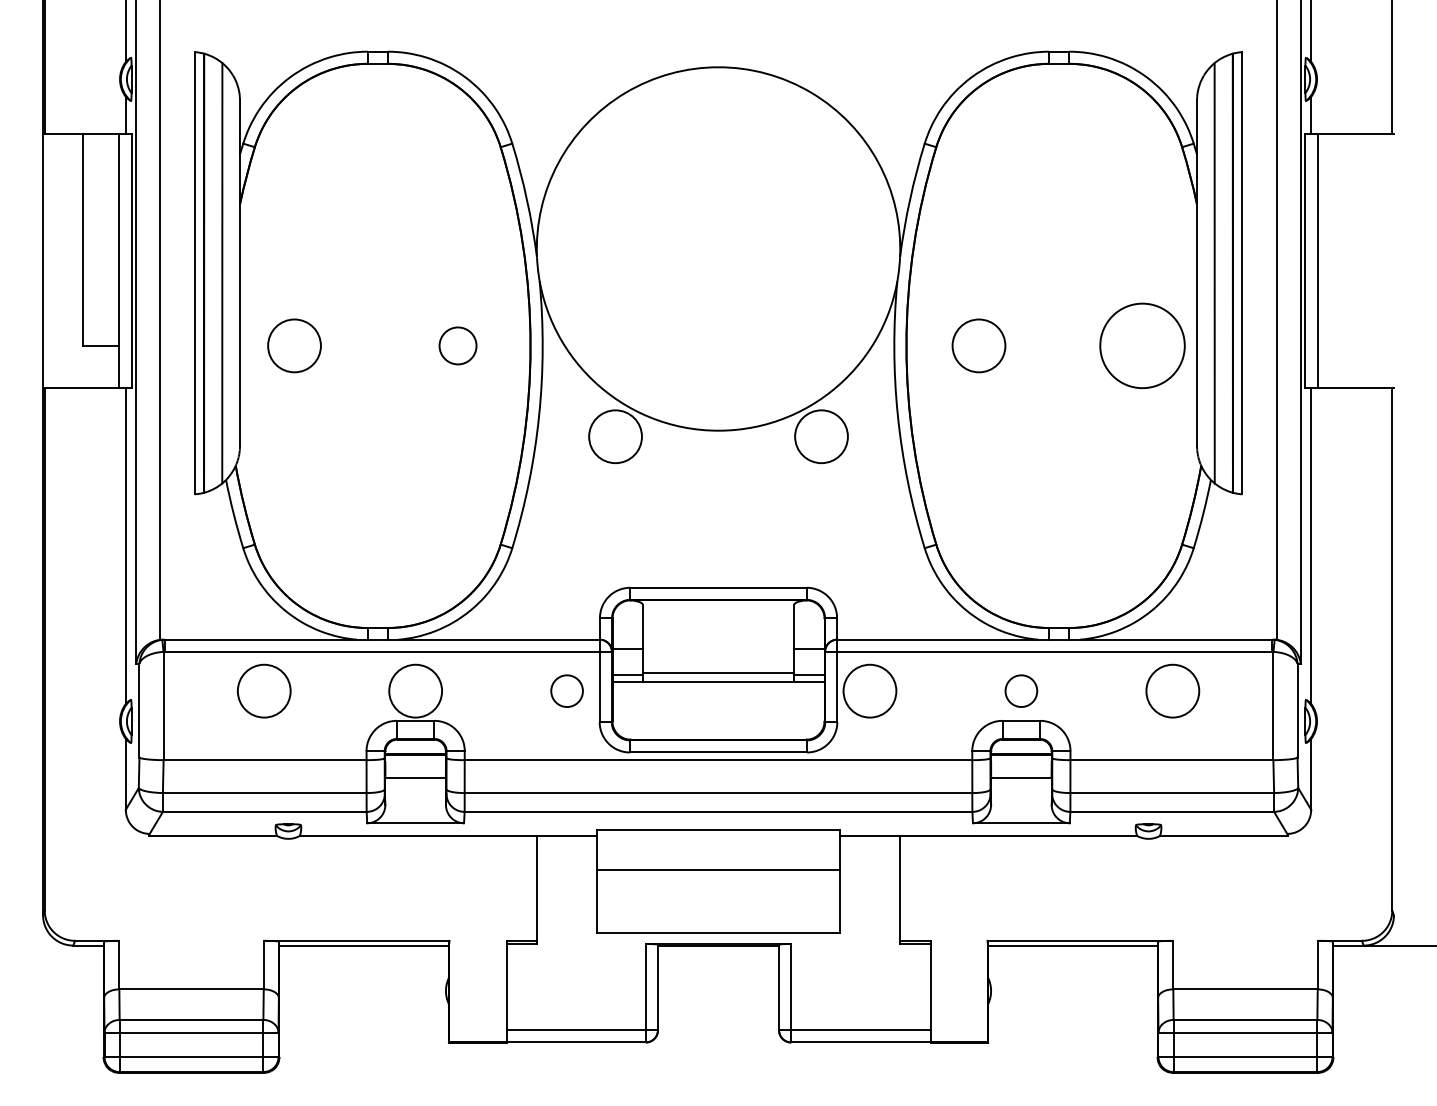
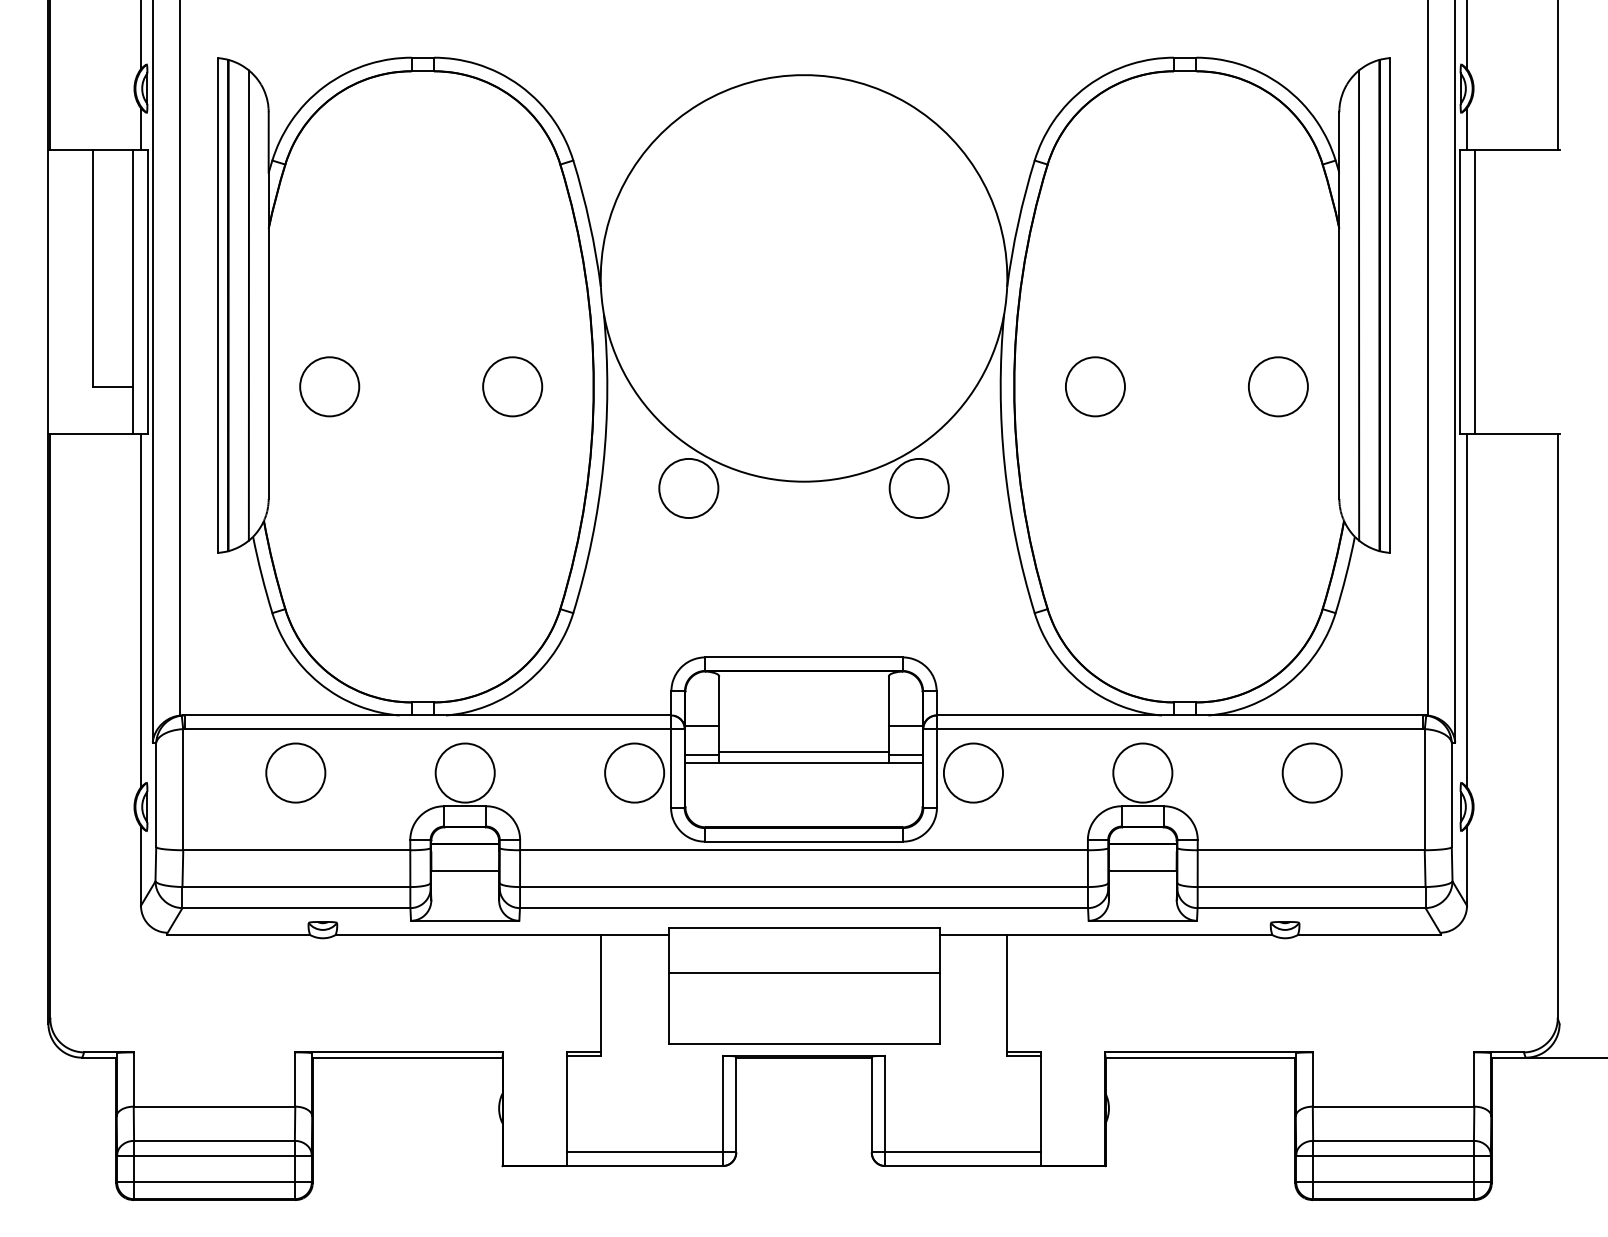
circle: (457, 345) -> (512, 386), size x1.43
circle: (1142, 345) -> (1278, 386), size x0.62
circle: (566, 690) -> (633, 772), size x1.67
circle: (1021, 690) -> (1142, 772), size x1.67

